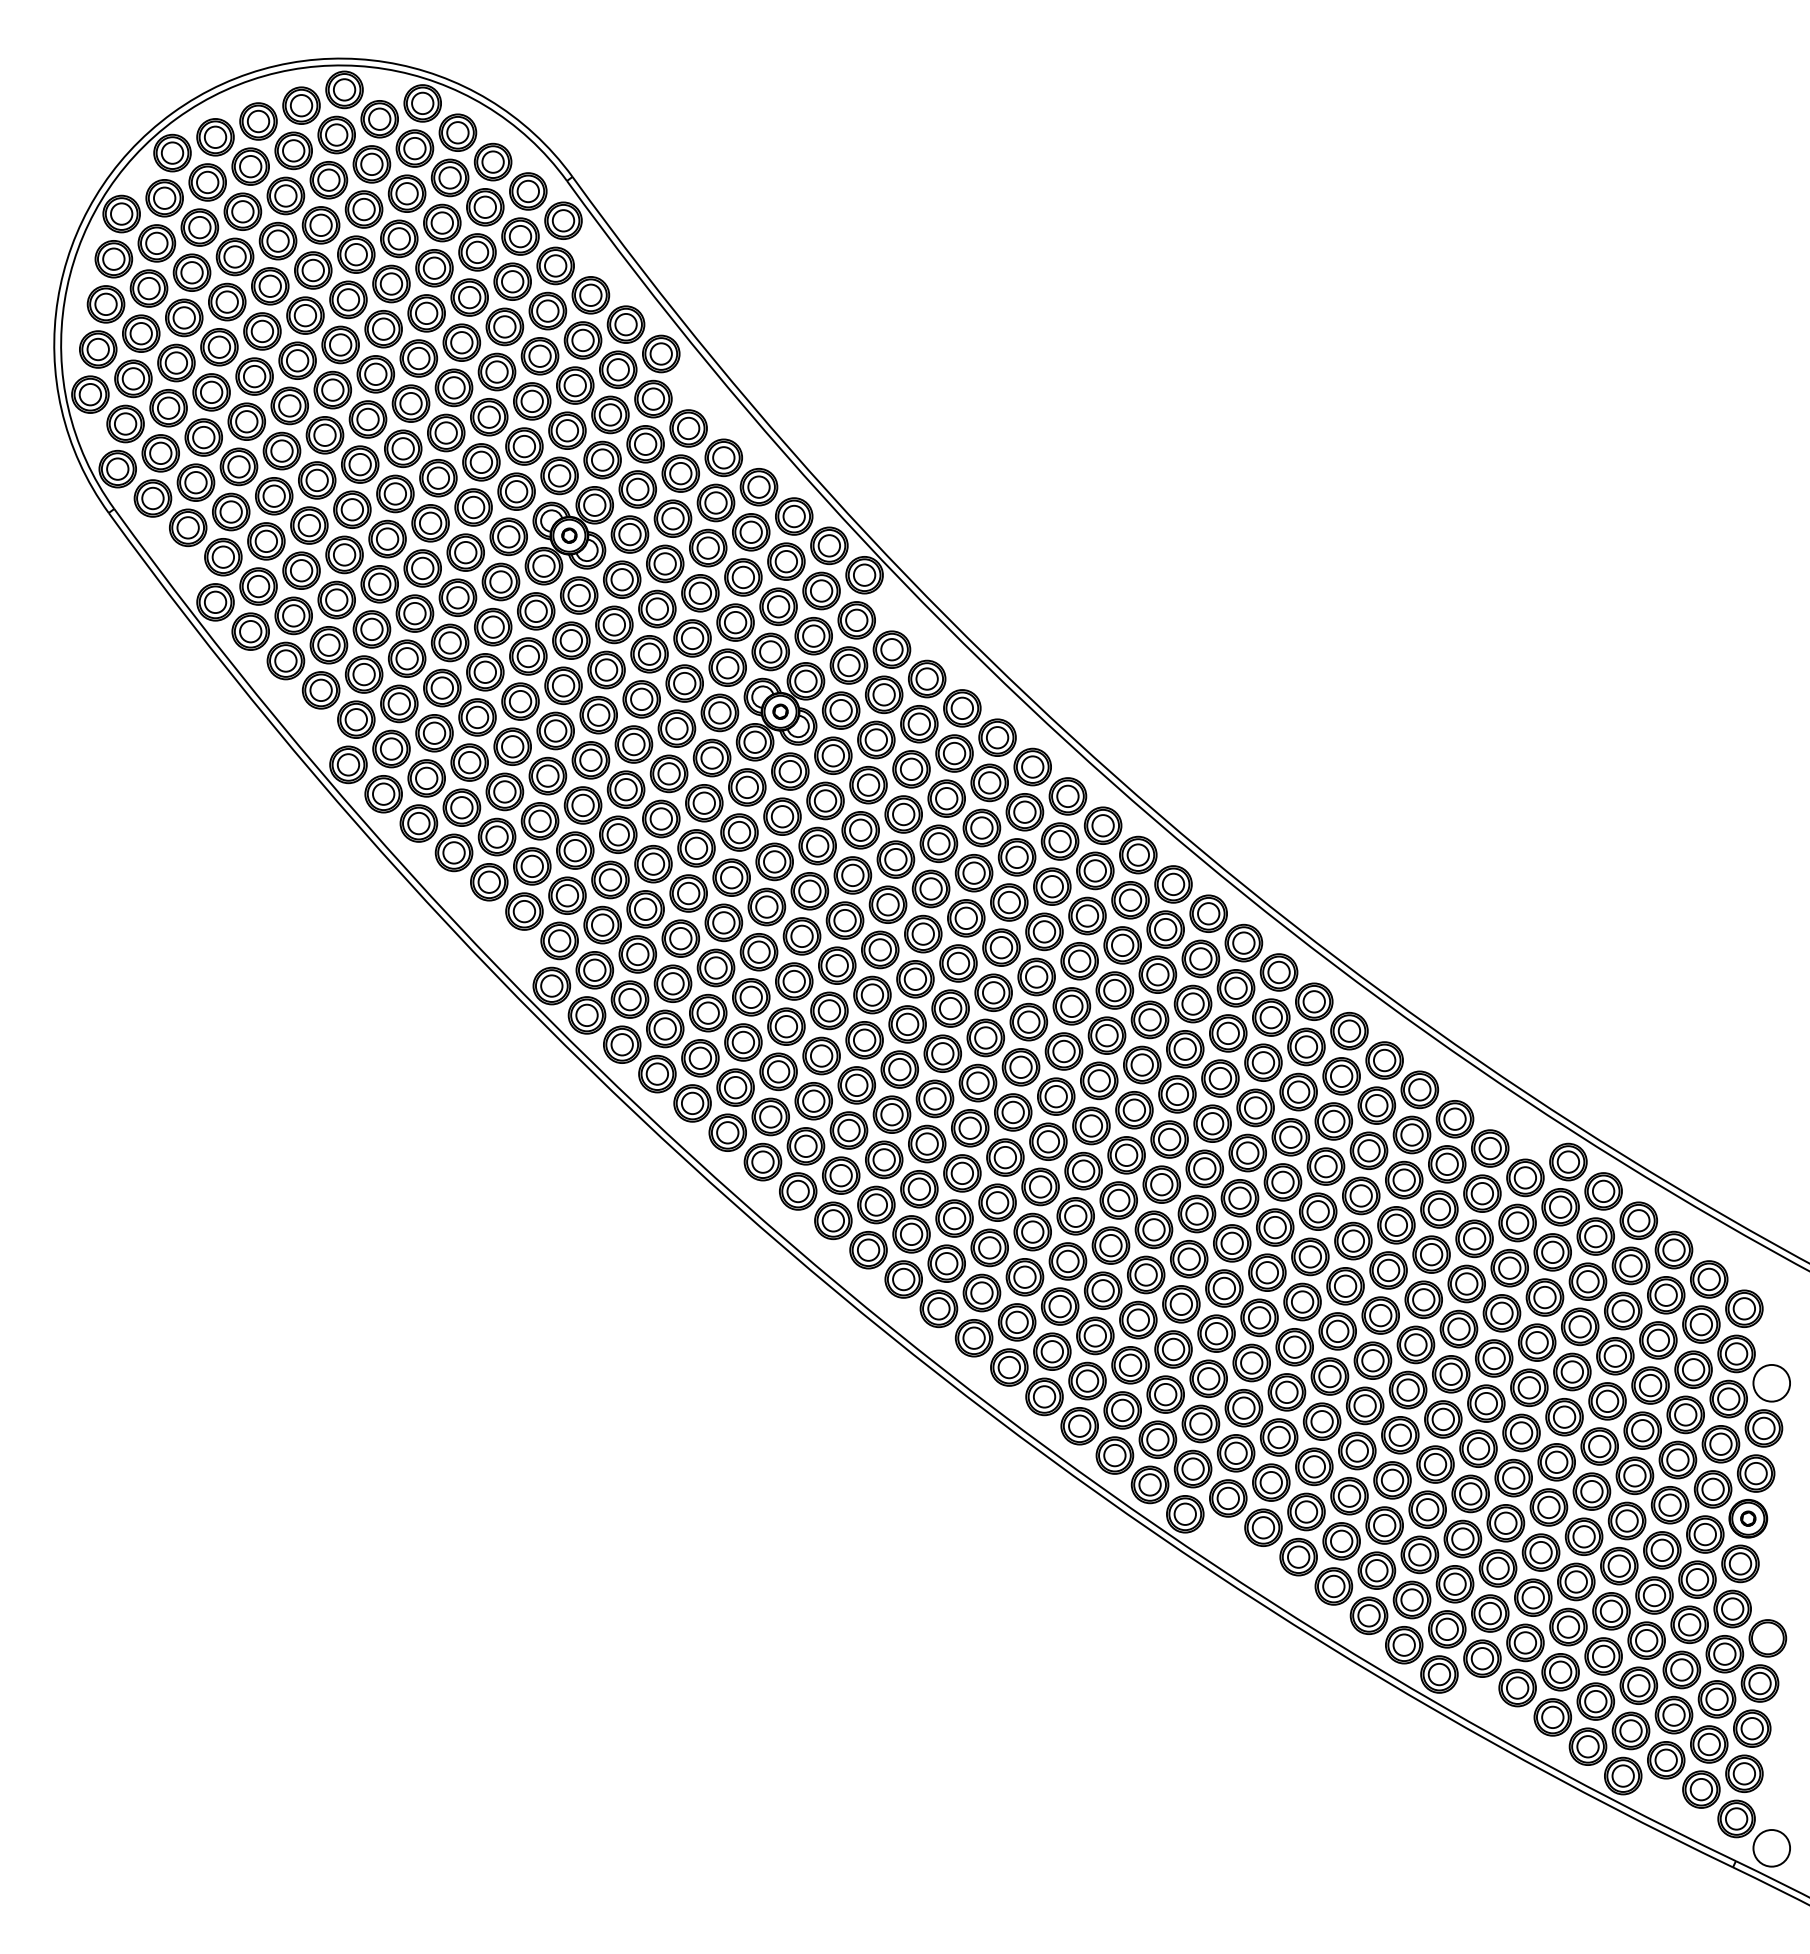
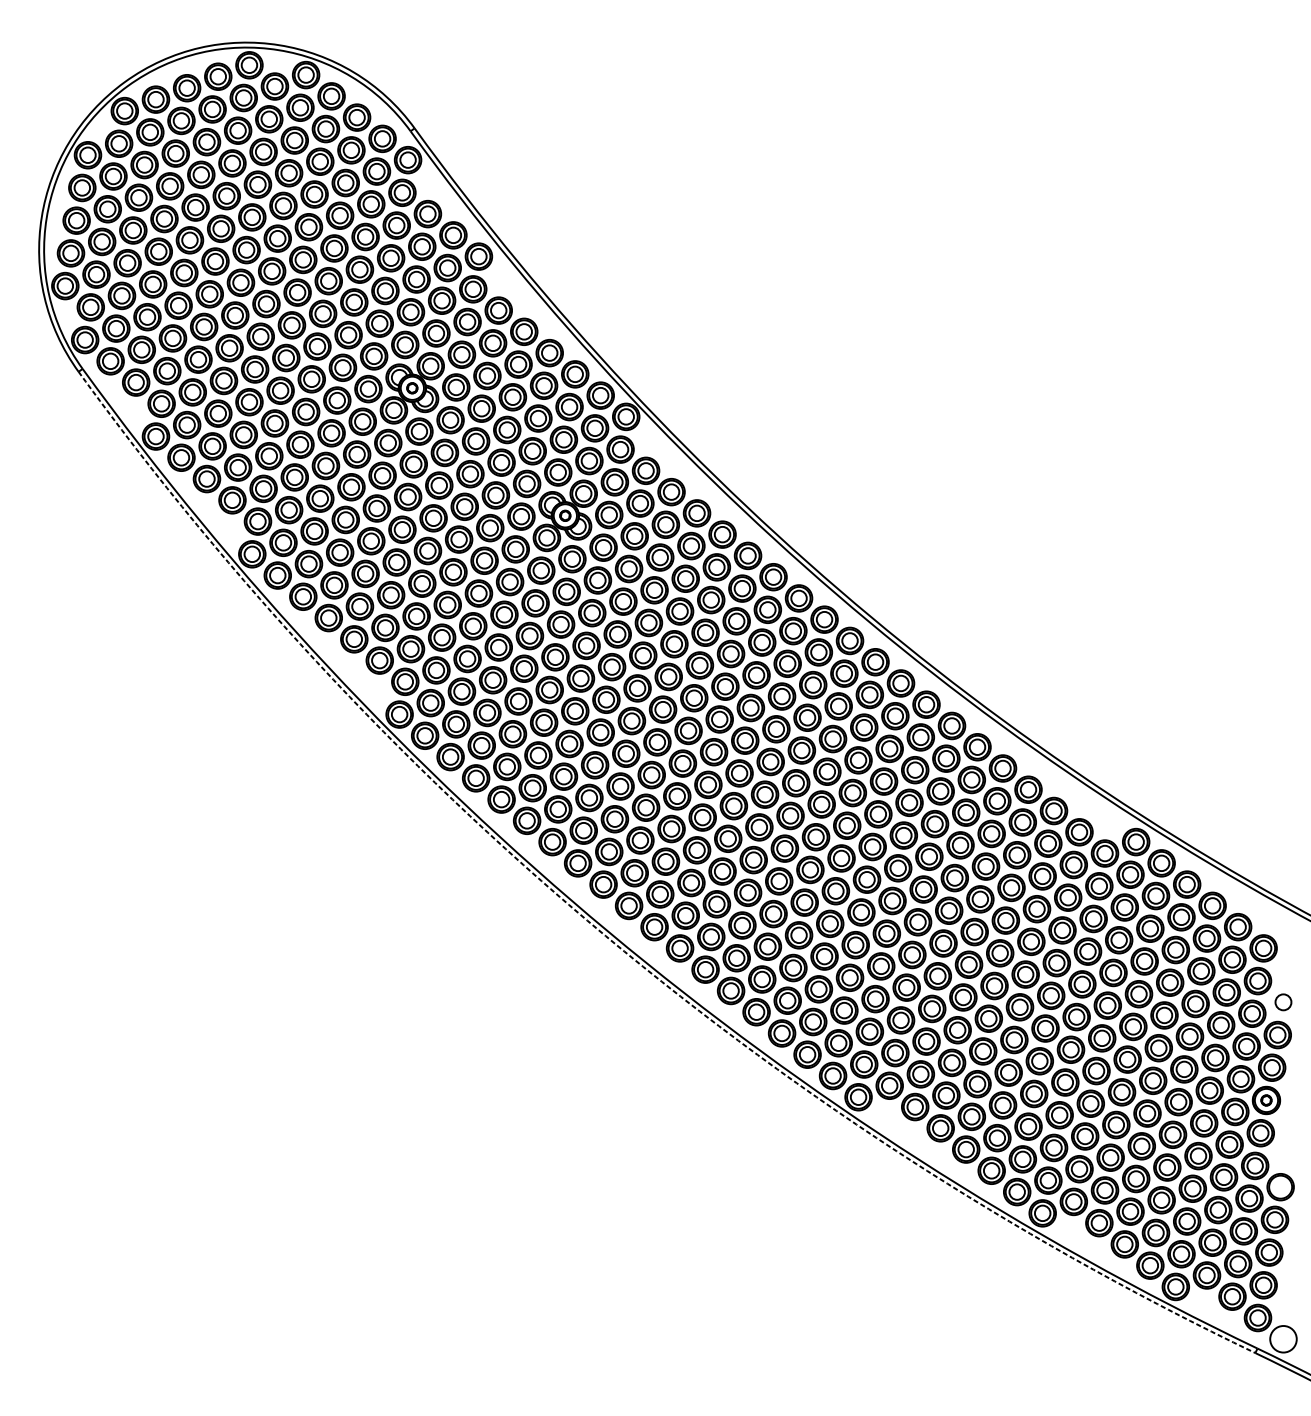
arc: (836, 1291) -> (605, 935), solid -> dashed
circle: (1771, 1382) -> (1283, 1001), size x0.6

